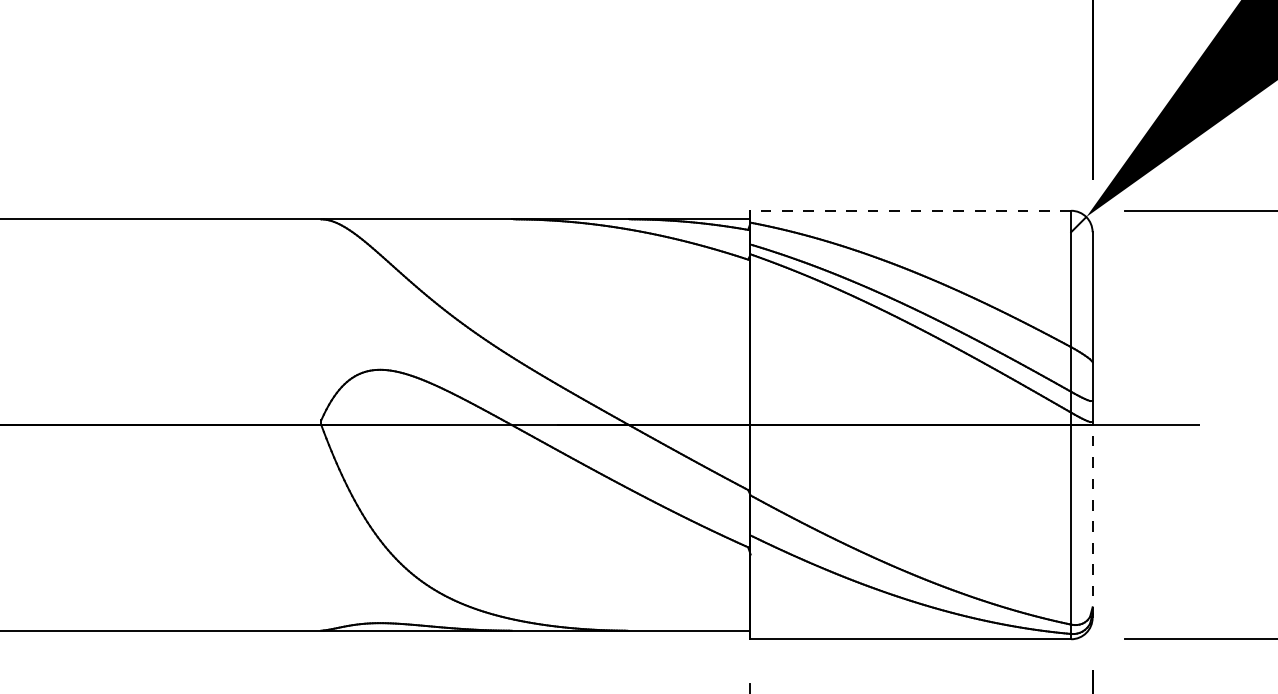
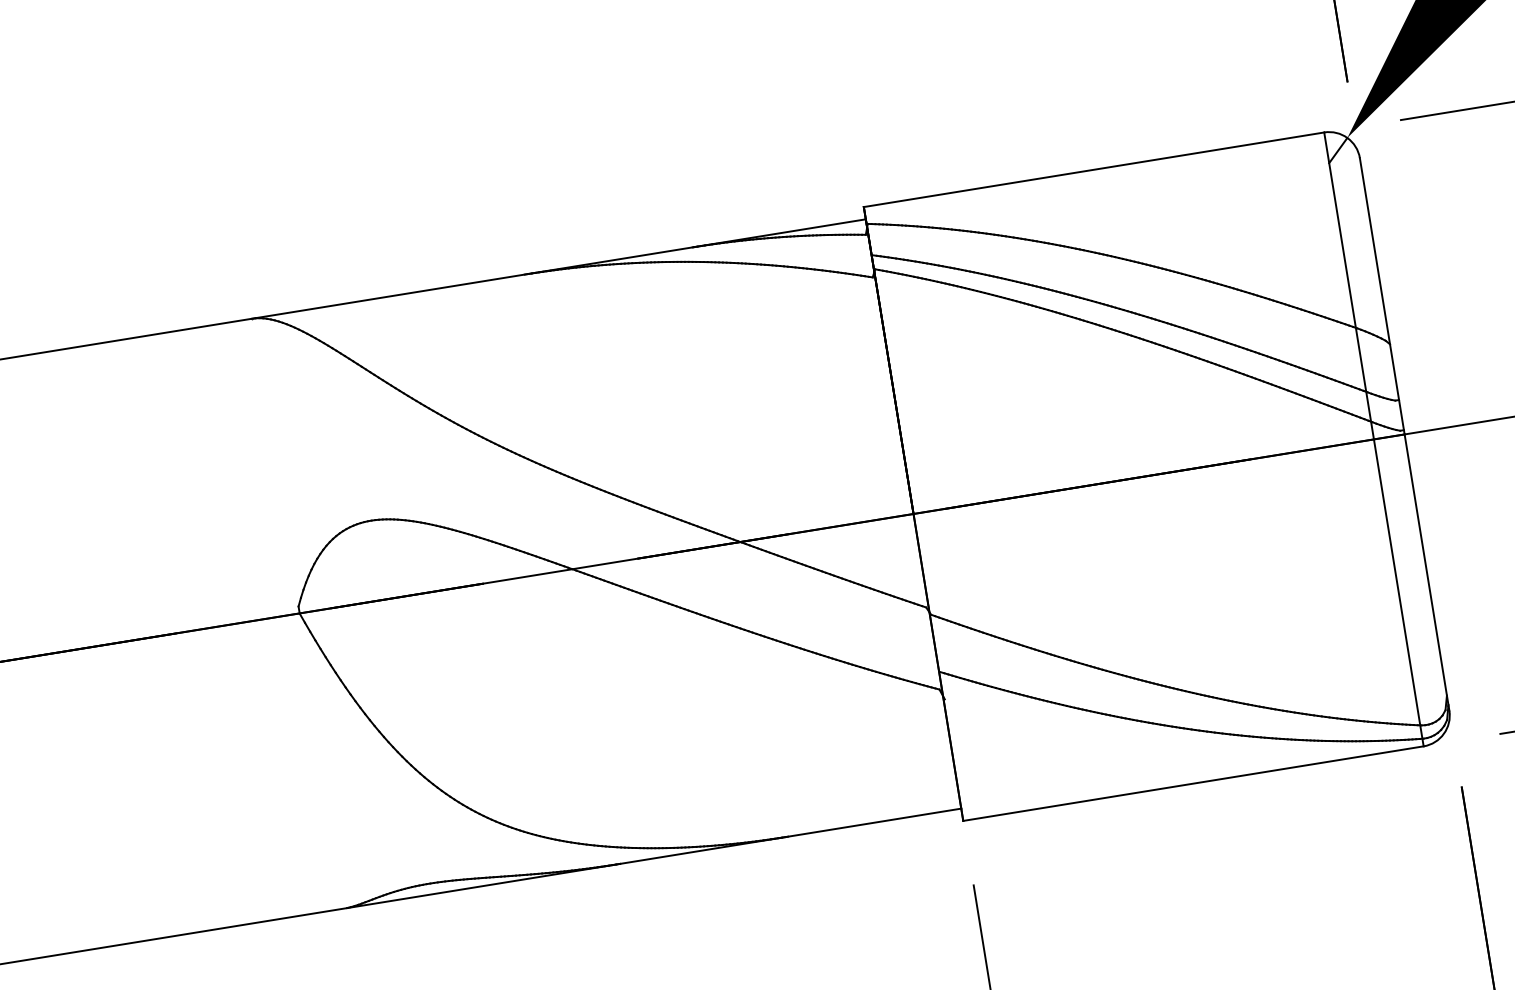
line: (910, 210) -> (1093, 169), dashed -> solid
line: (1092, 520) -> (1426, 571), dashed -> solid

